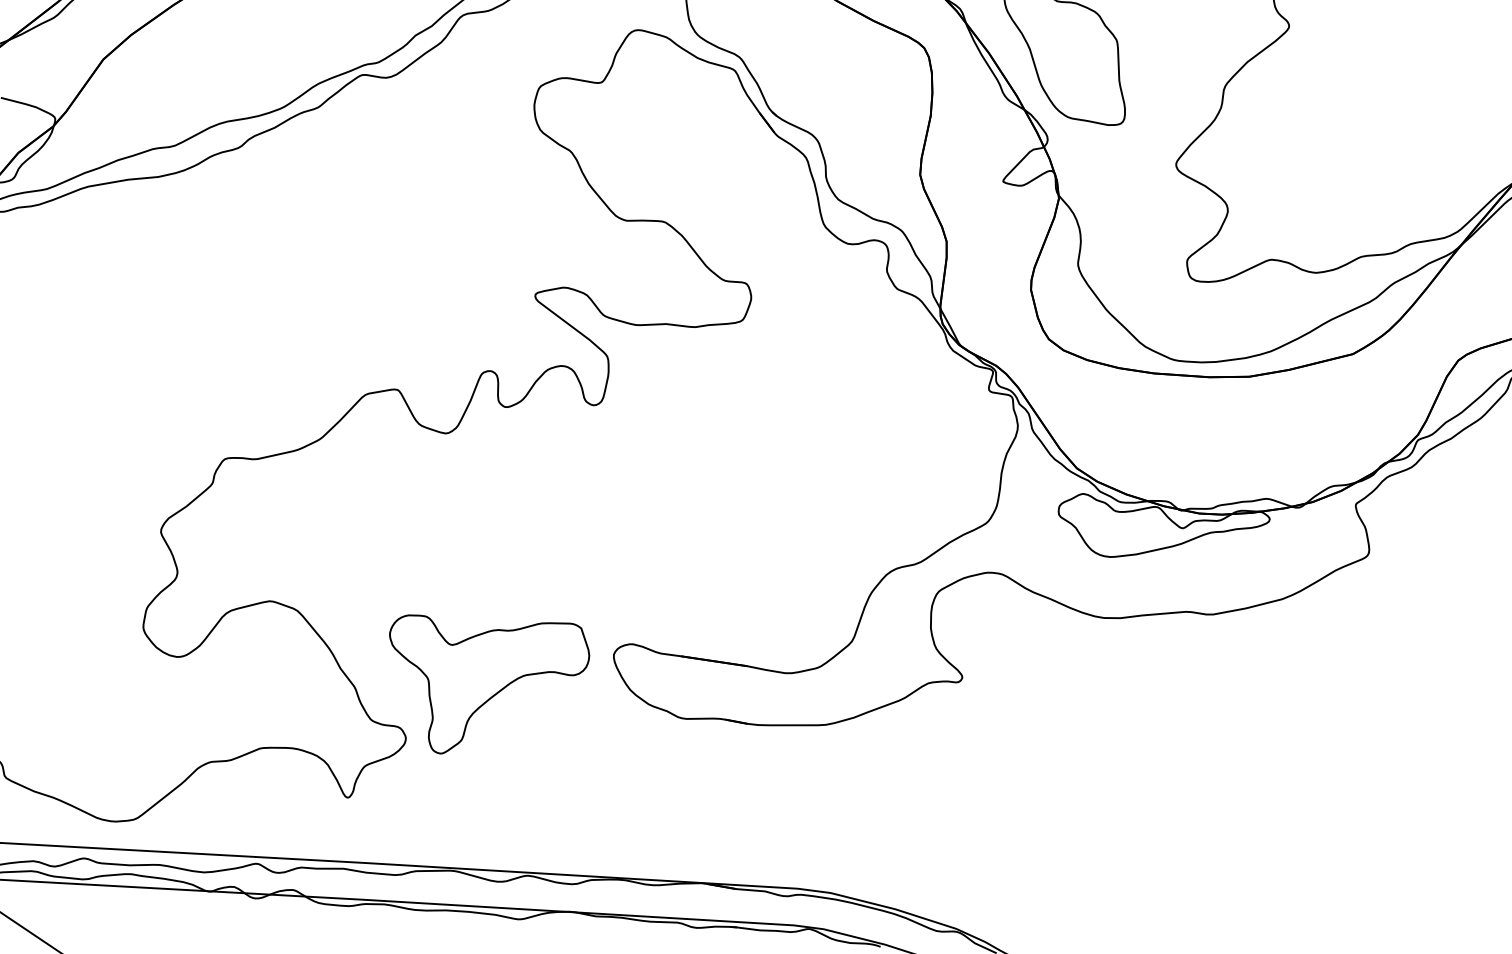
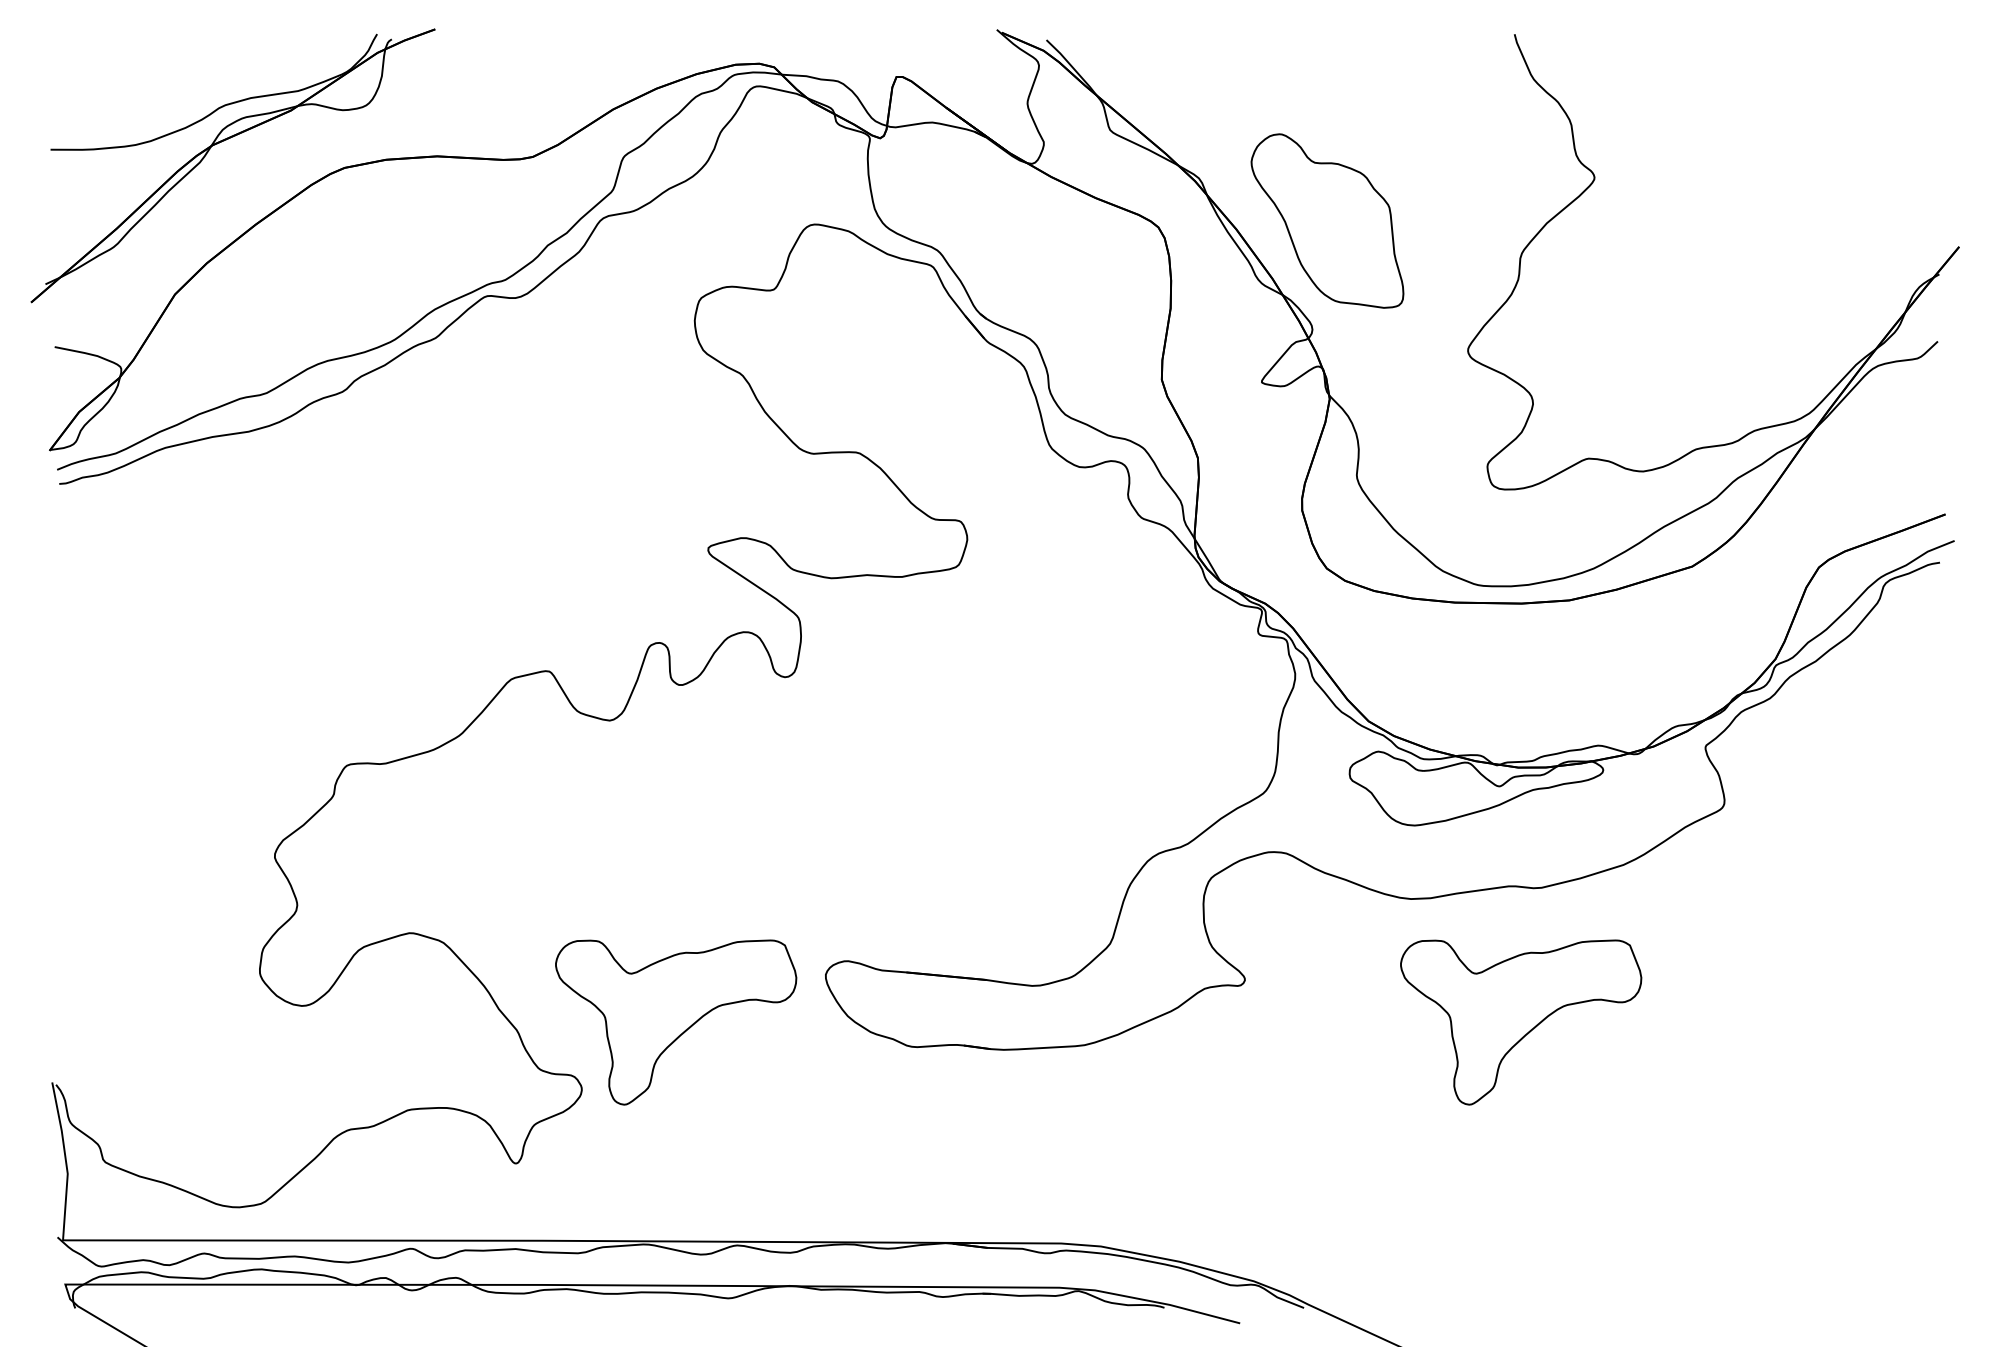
part: (1190, 725) -> (1521, 1022), added

